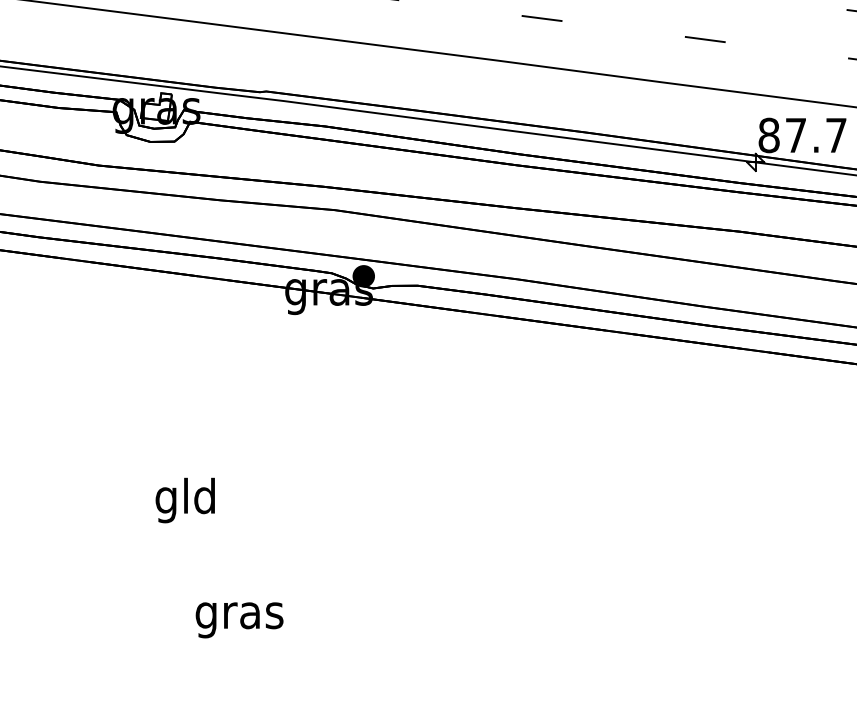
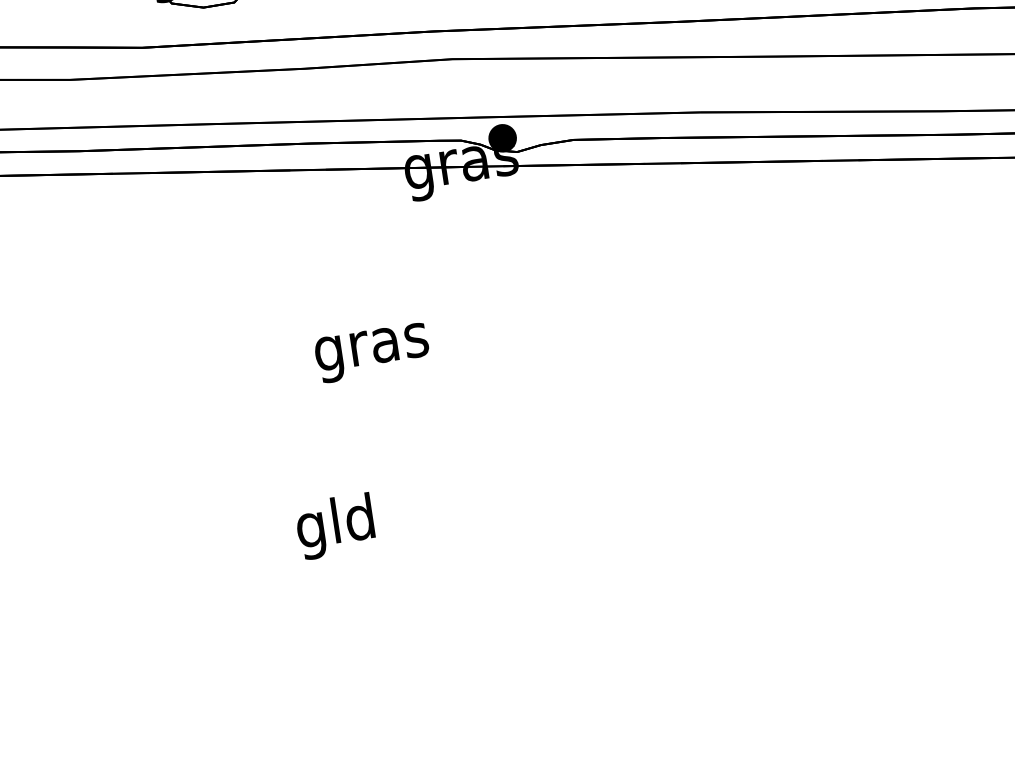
text: (184, 500) -> (334, 526), moved
text: (239, 620) -> (372, 353), moved

